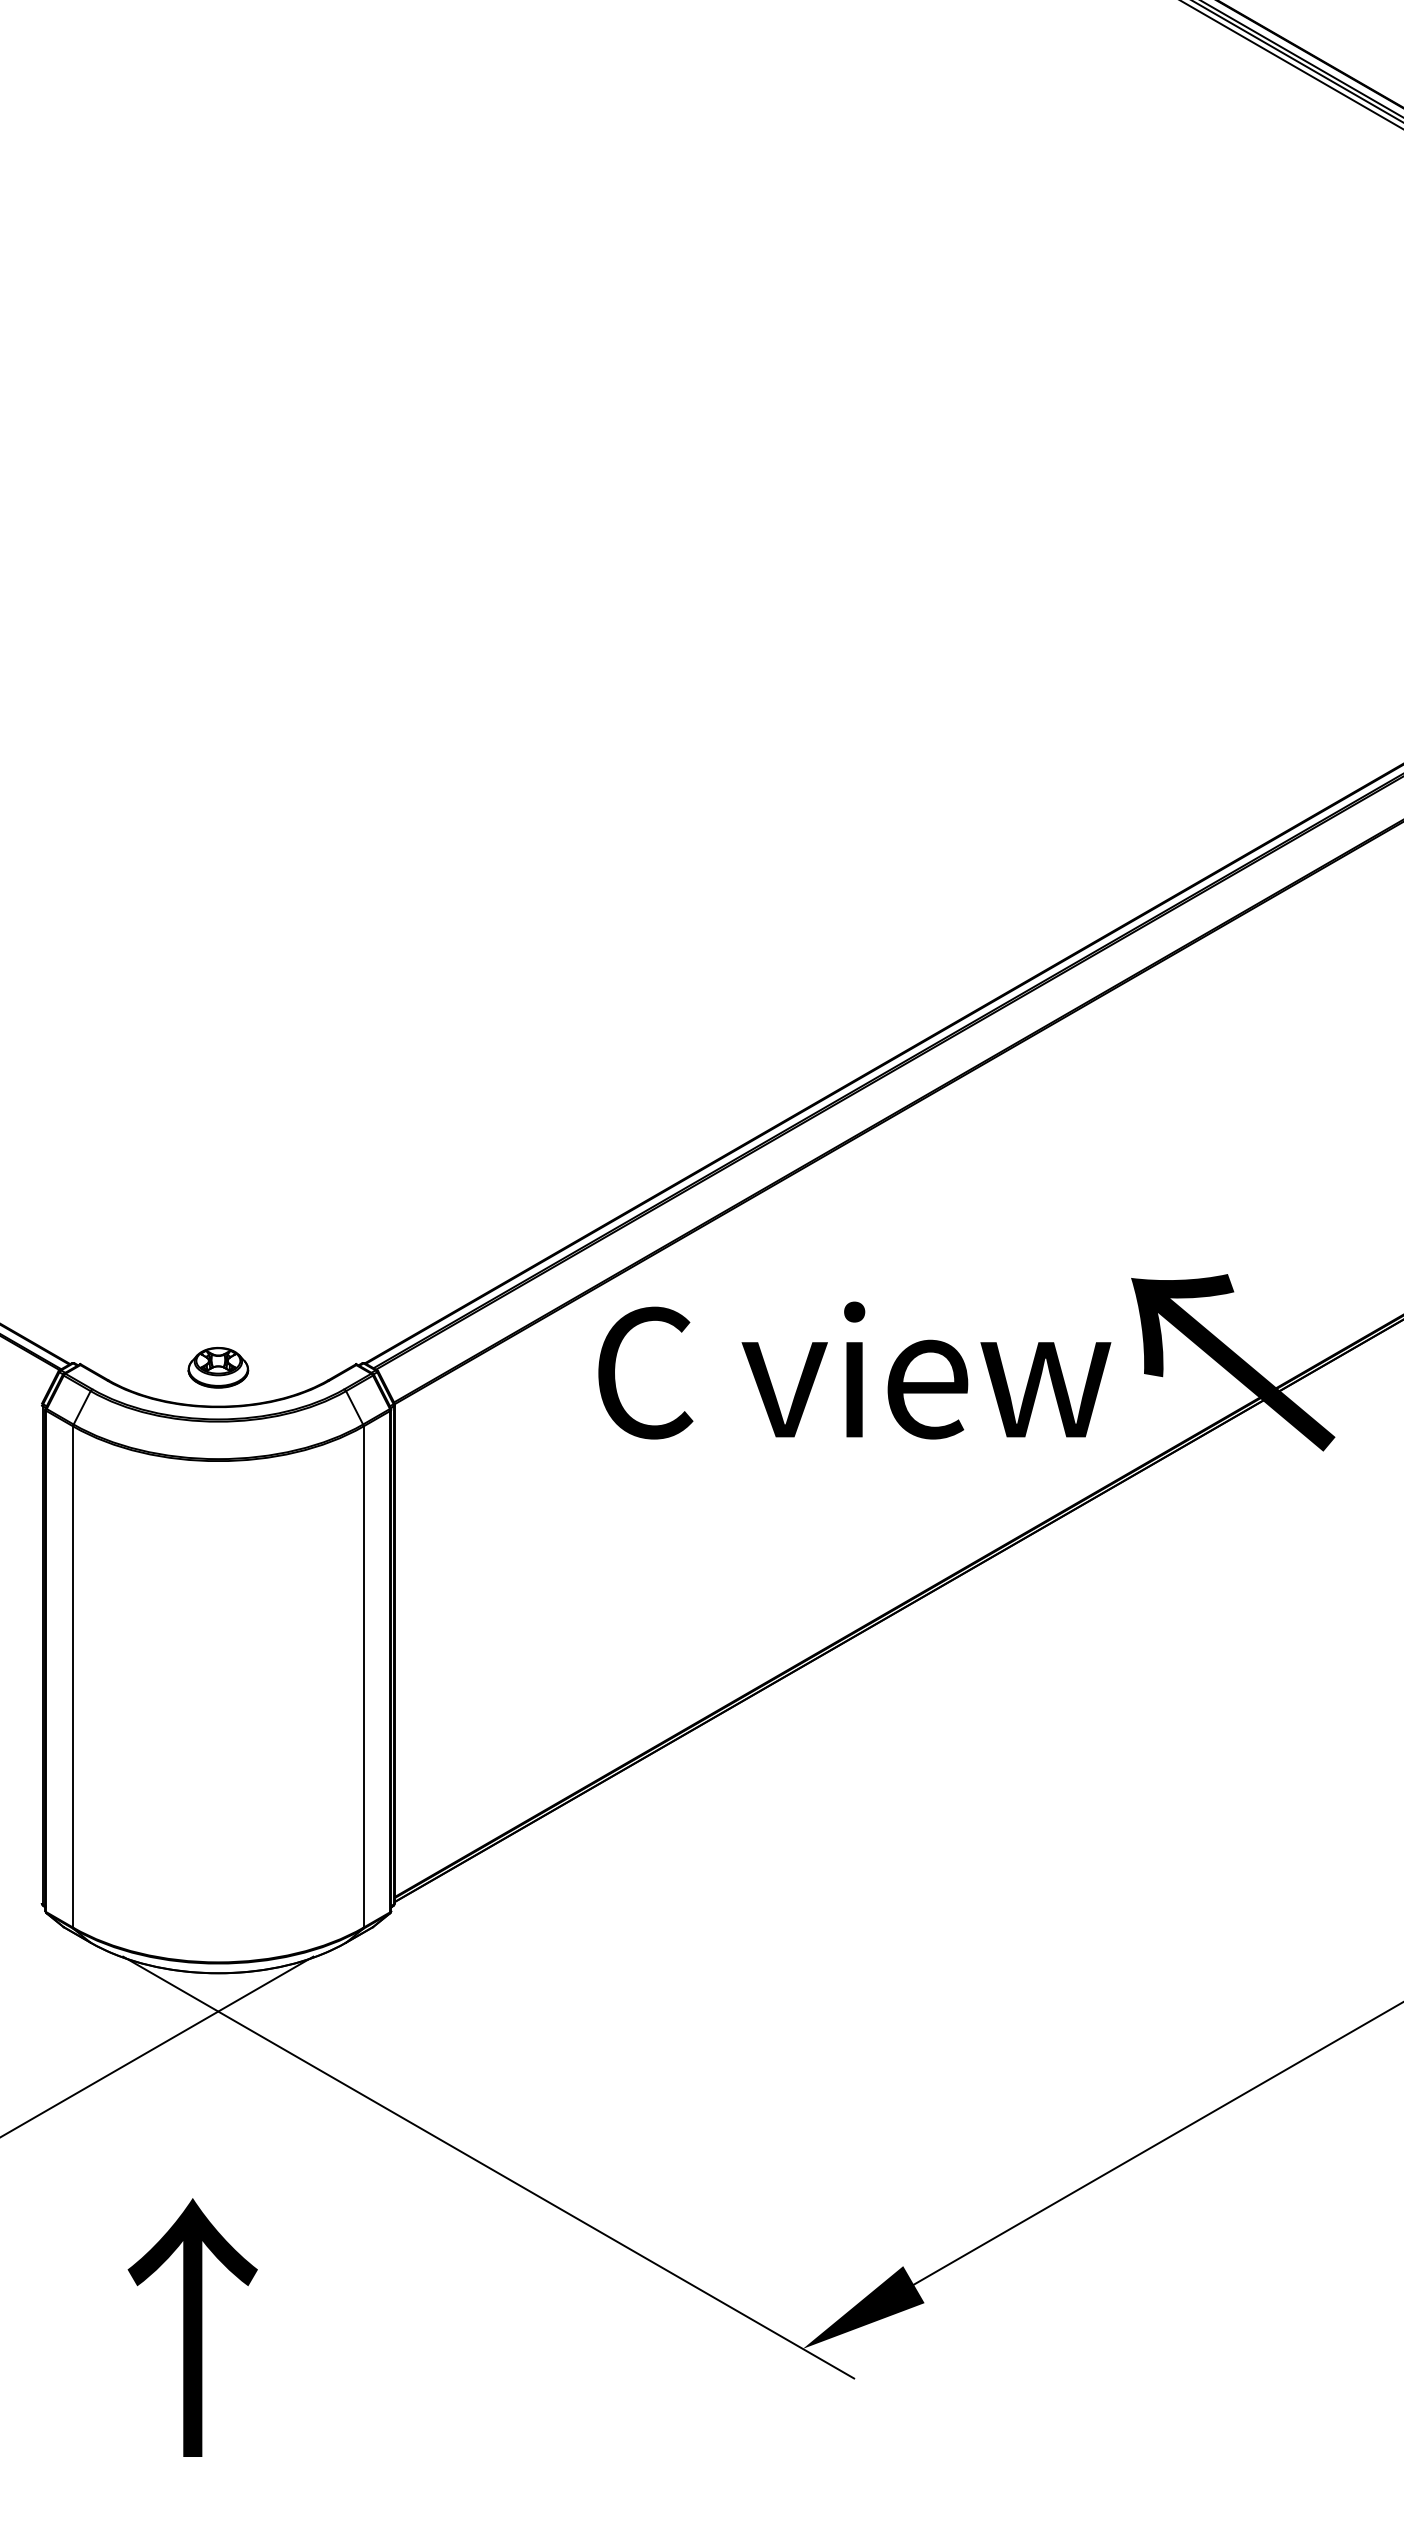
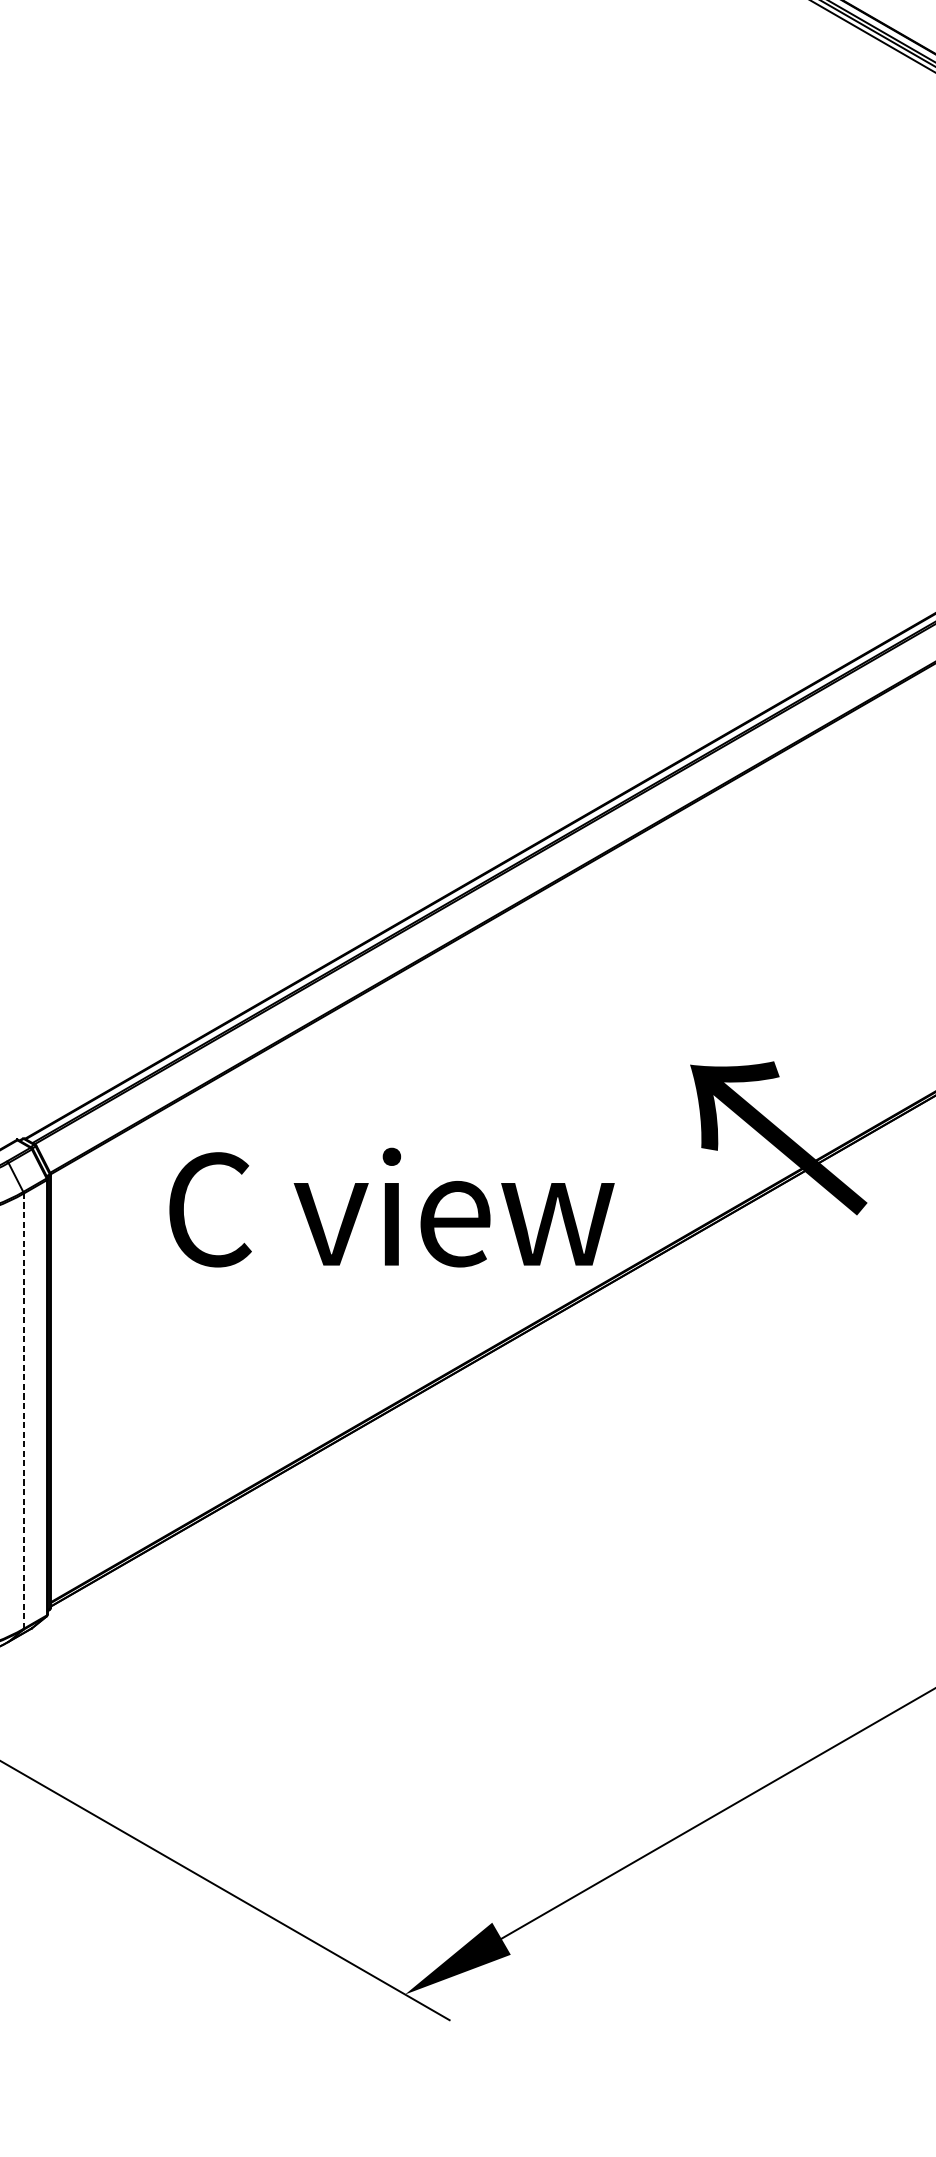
text: (854, 1370) -> (391, 1207), moved
line: (363, 1677) -> (23, 1411), solid -> dashed

